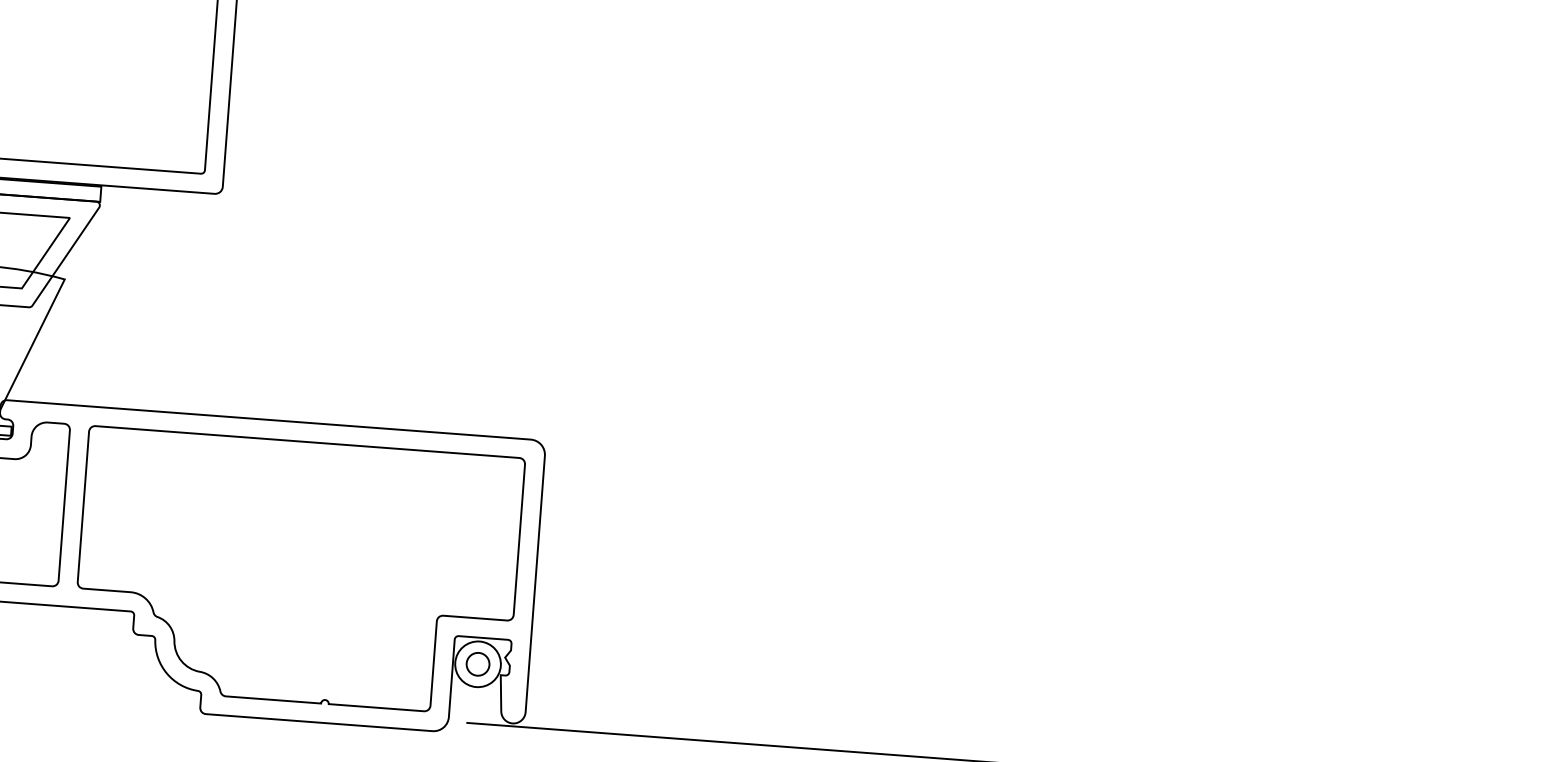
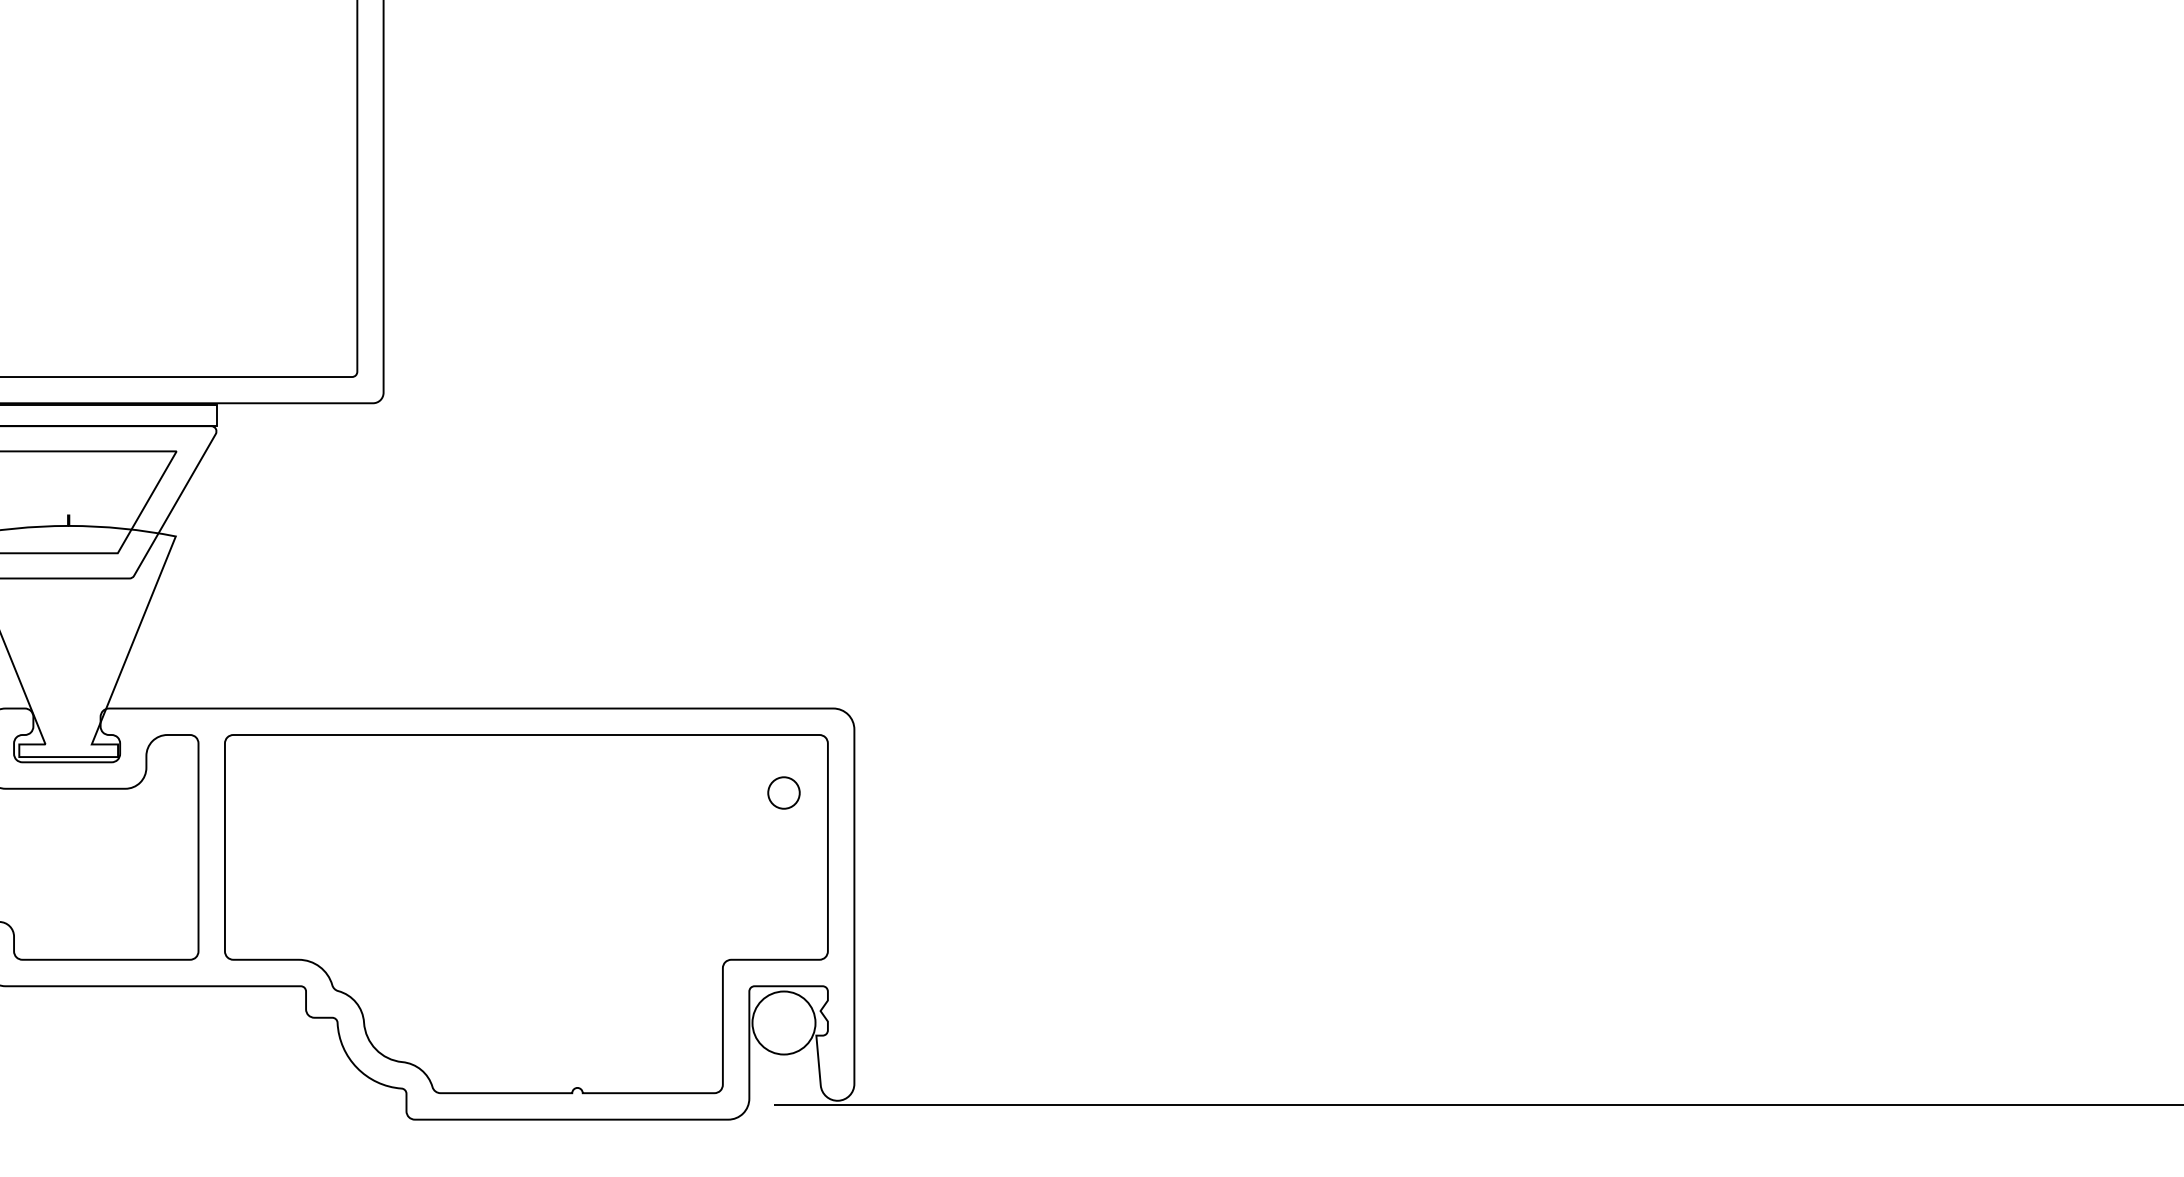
circle: (477, 663) -> (783, 792), moved

